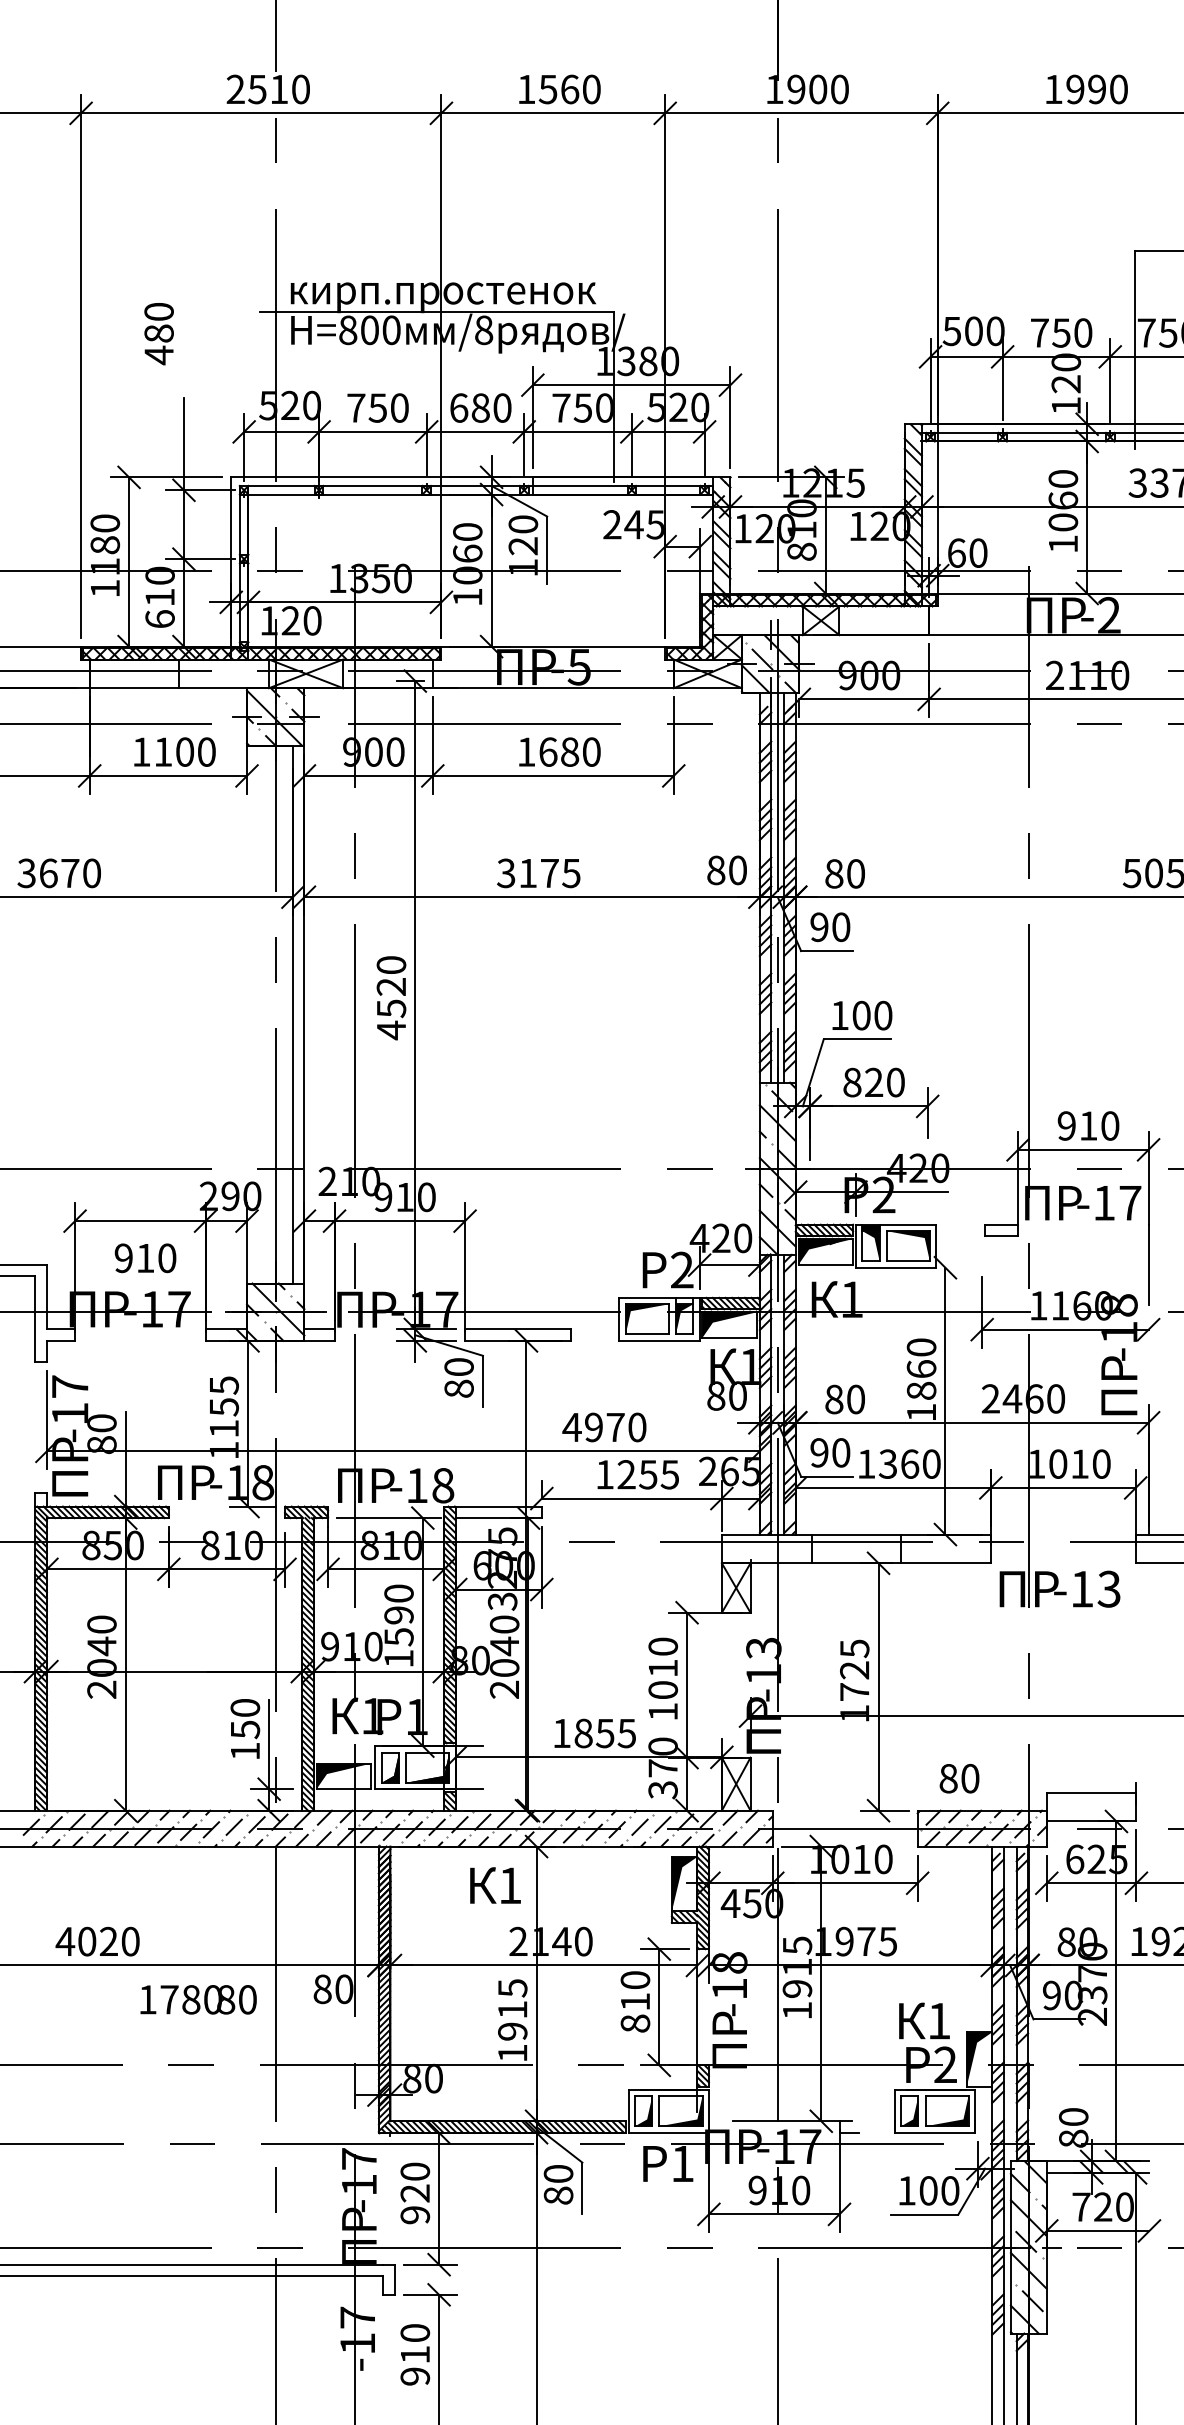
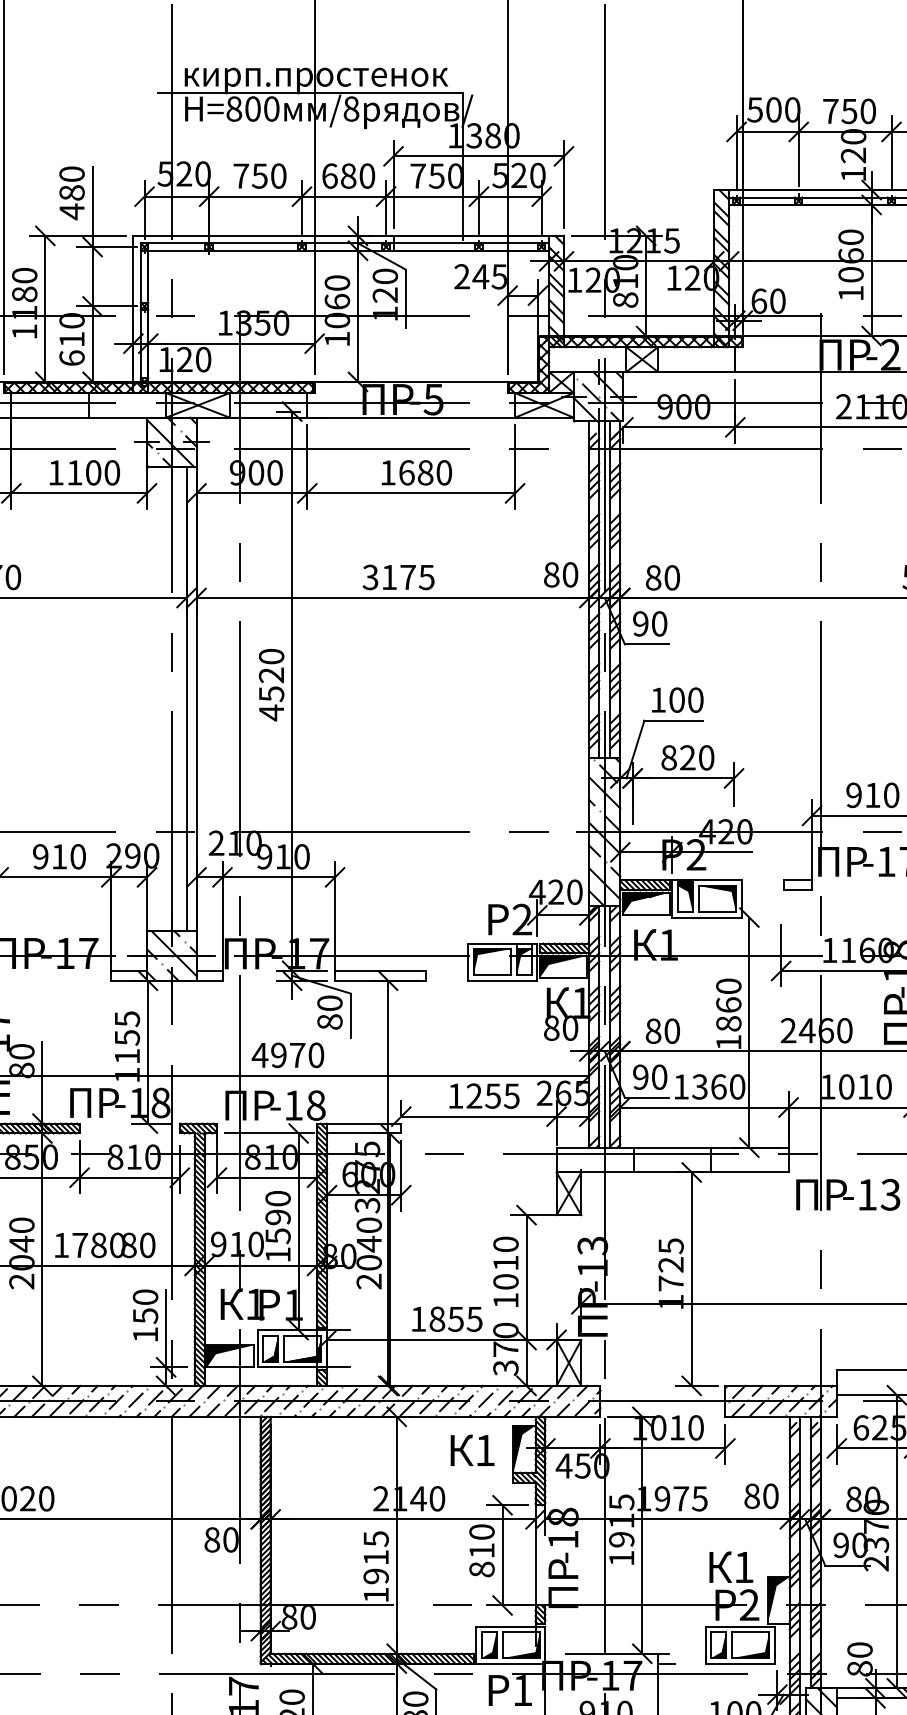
text: (158, 334) -> (71, 193), moved
text: (145, 1258) -> (59, 856), moved
text: (604, 1427) -> (288, 1055), moved
text: (959, 1778) -> (761, 1496), moved
text: (495, 1885) -> (472, 1450), moved
text: (198, 1999) -> (105, 1245), moved

